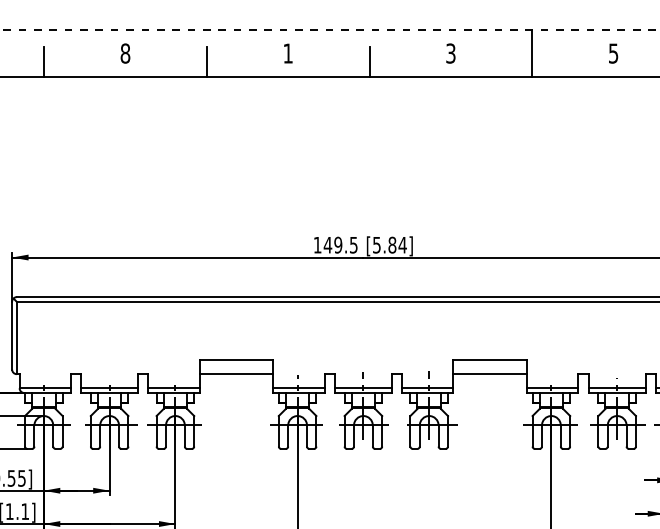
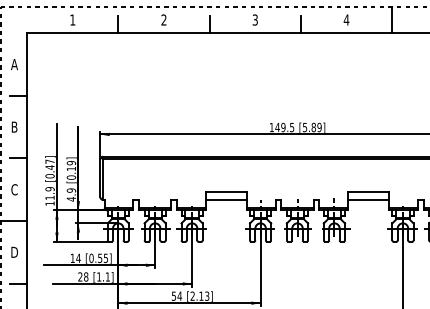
text: (124, 52) -> (163, 19), 8 -> 2
text: (286, 52) -> (254, 19), 1 -> 3
text: (450, 52) -> (346, 19), 3 -> 4
text: (402, 245) -> (319, 127), [5.84] -> [5.89]

